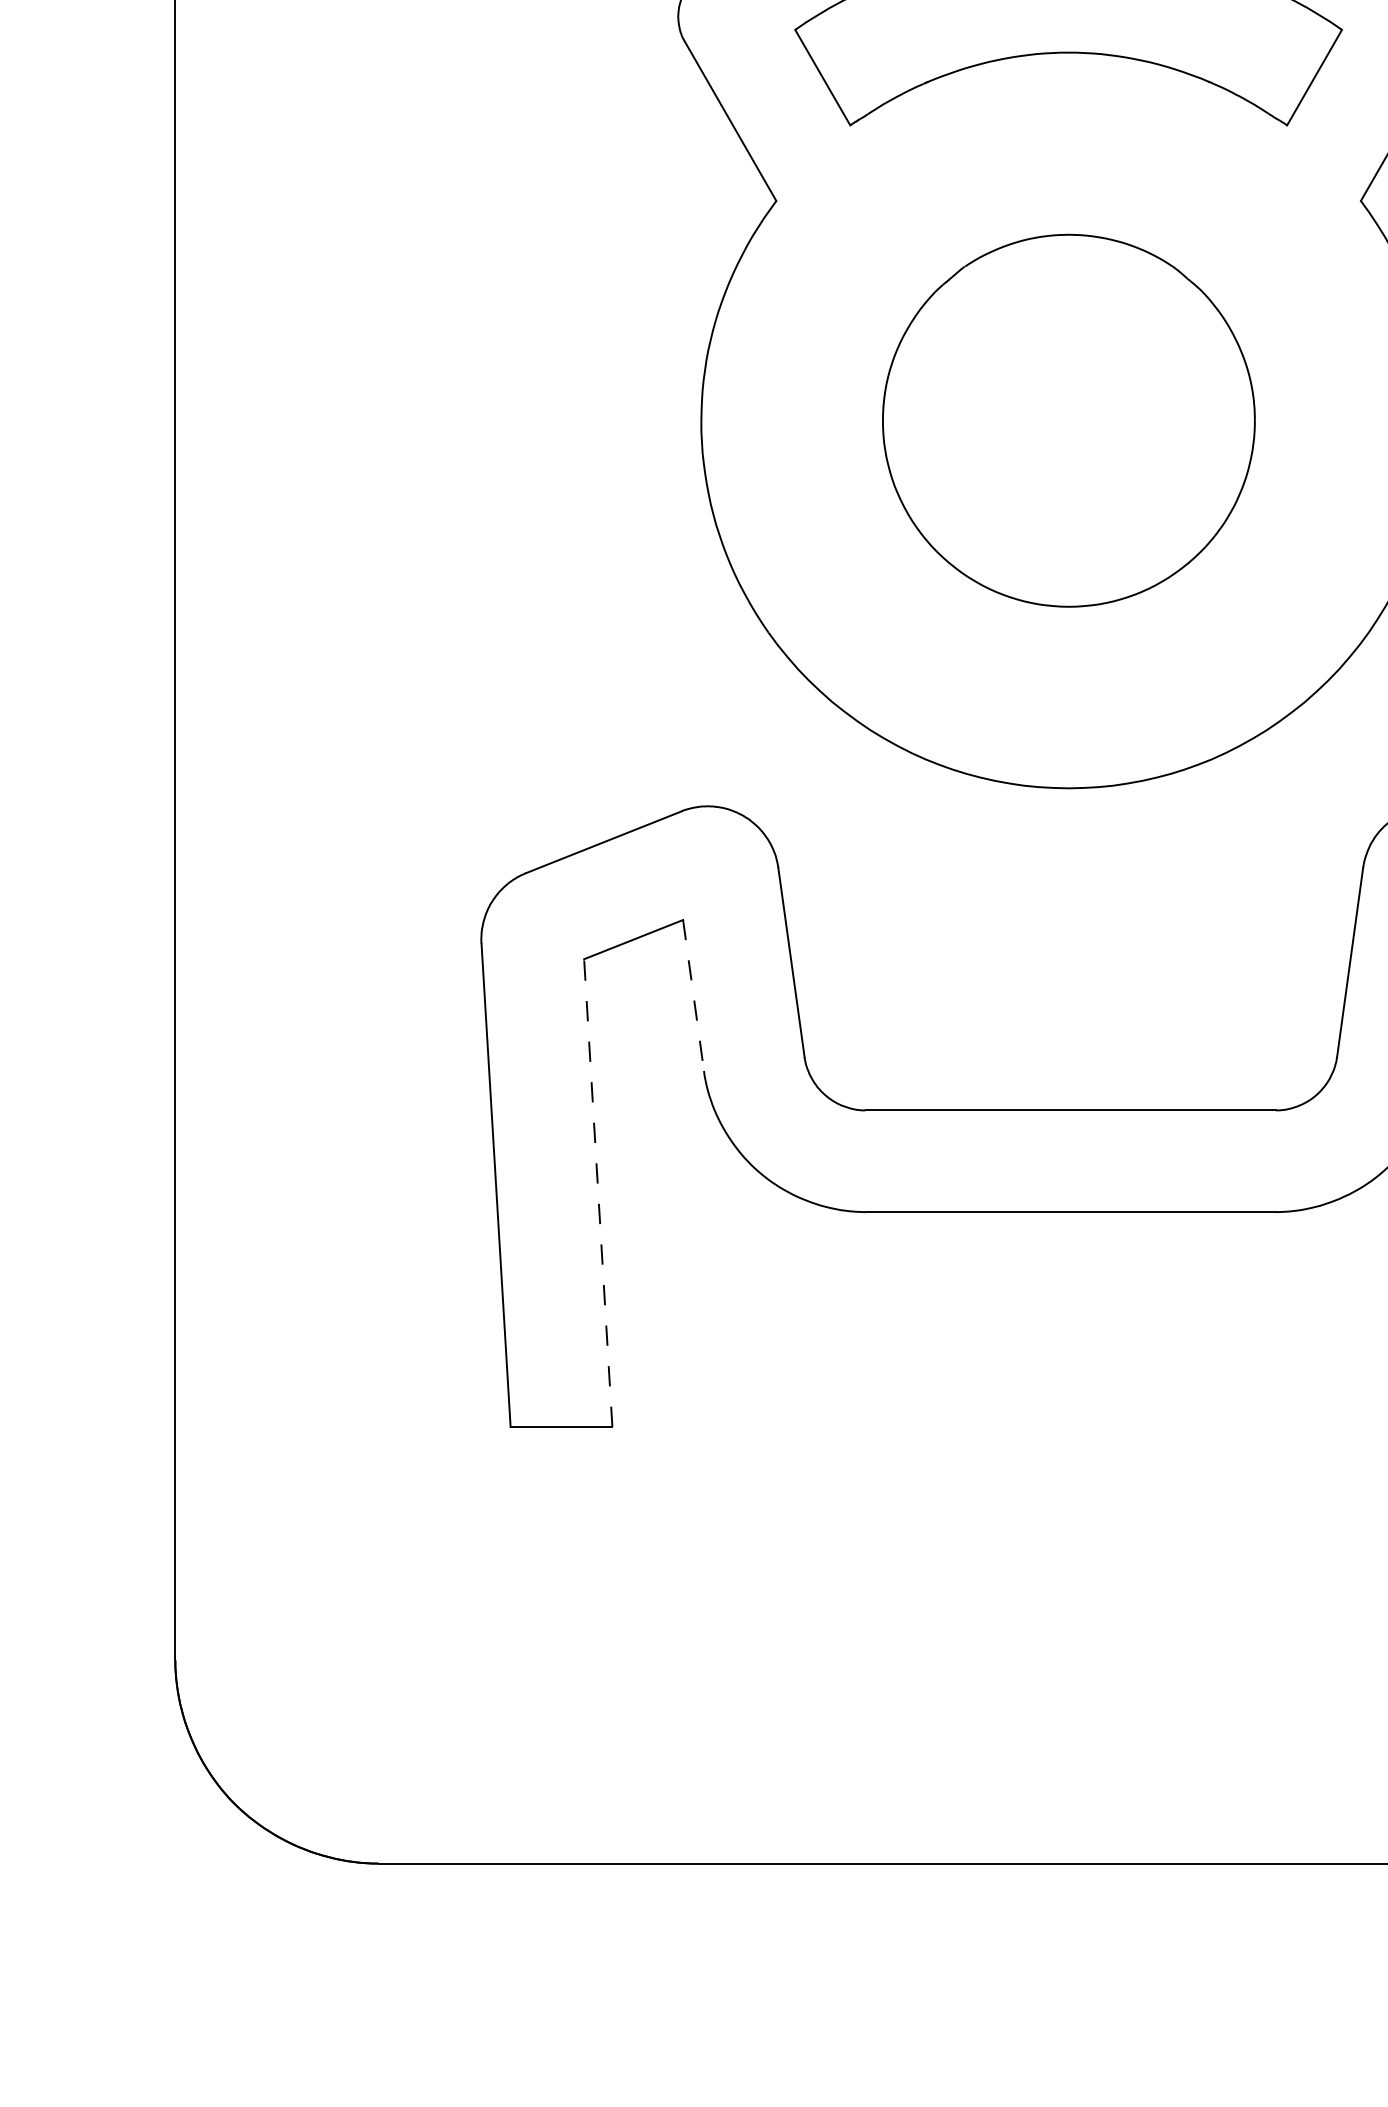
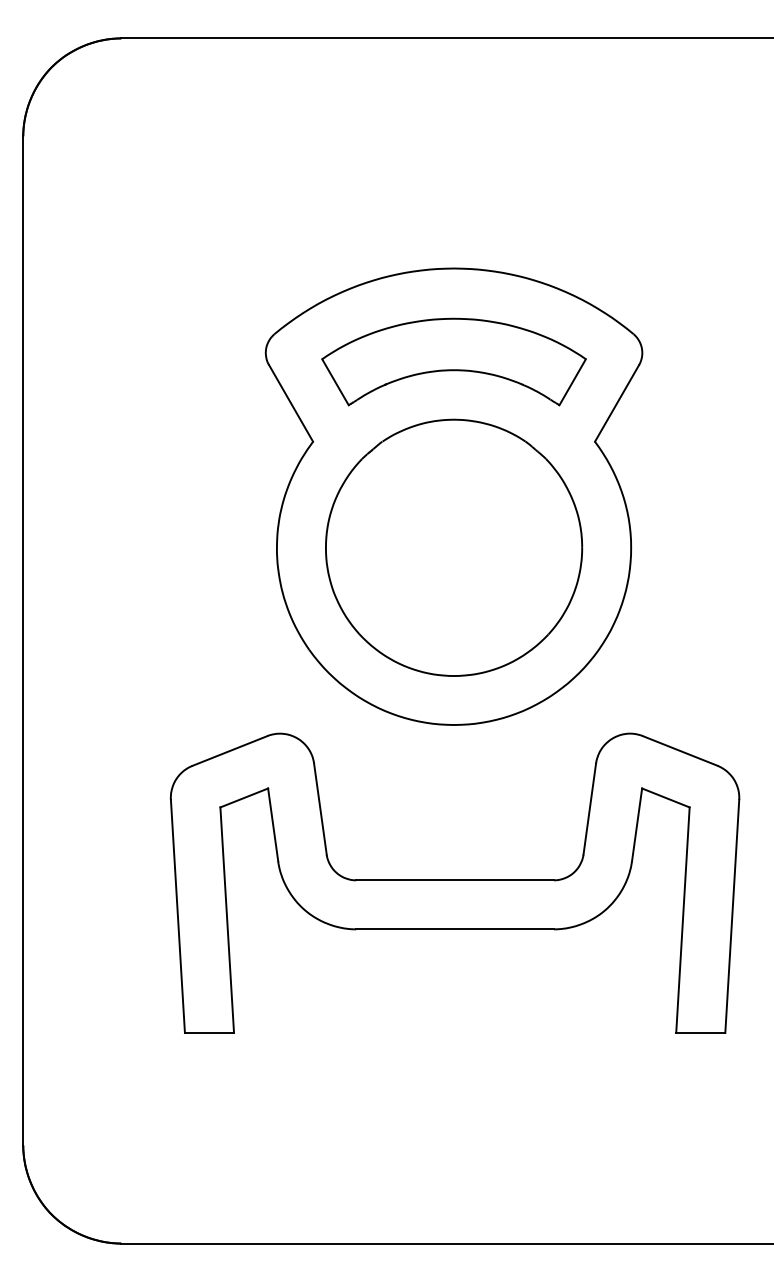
part: (1069, 420) -> (454, 547), size x1.43
line: (694, 994) -> (273, 824), dashed -> solid
line: (598, 1193) -> (227, 920), dashed -> solid

